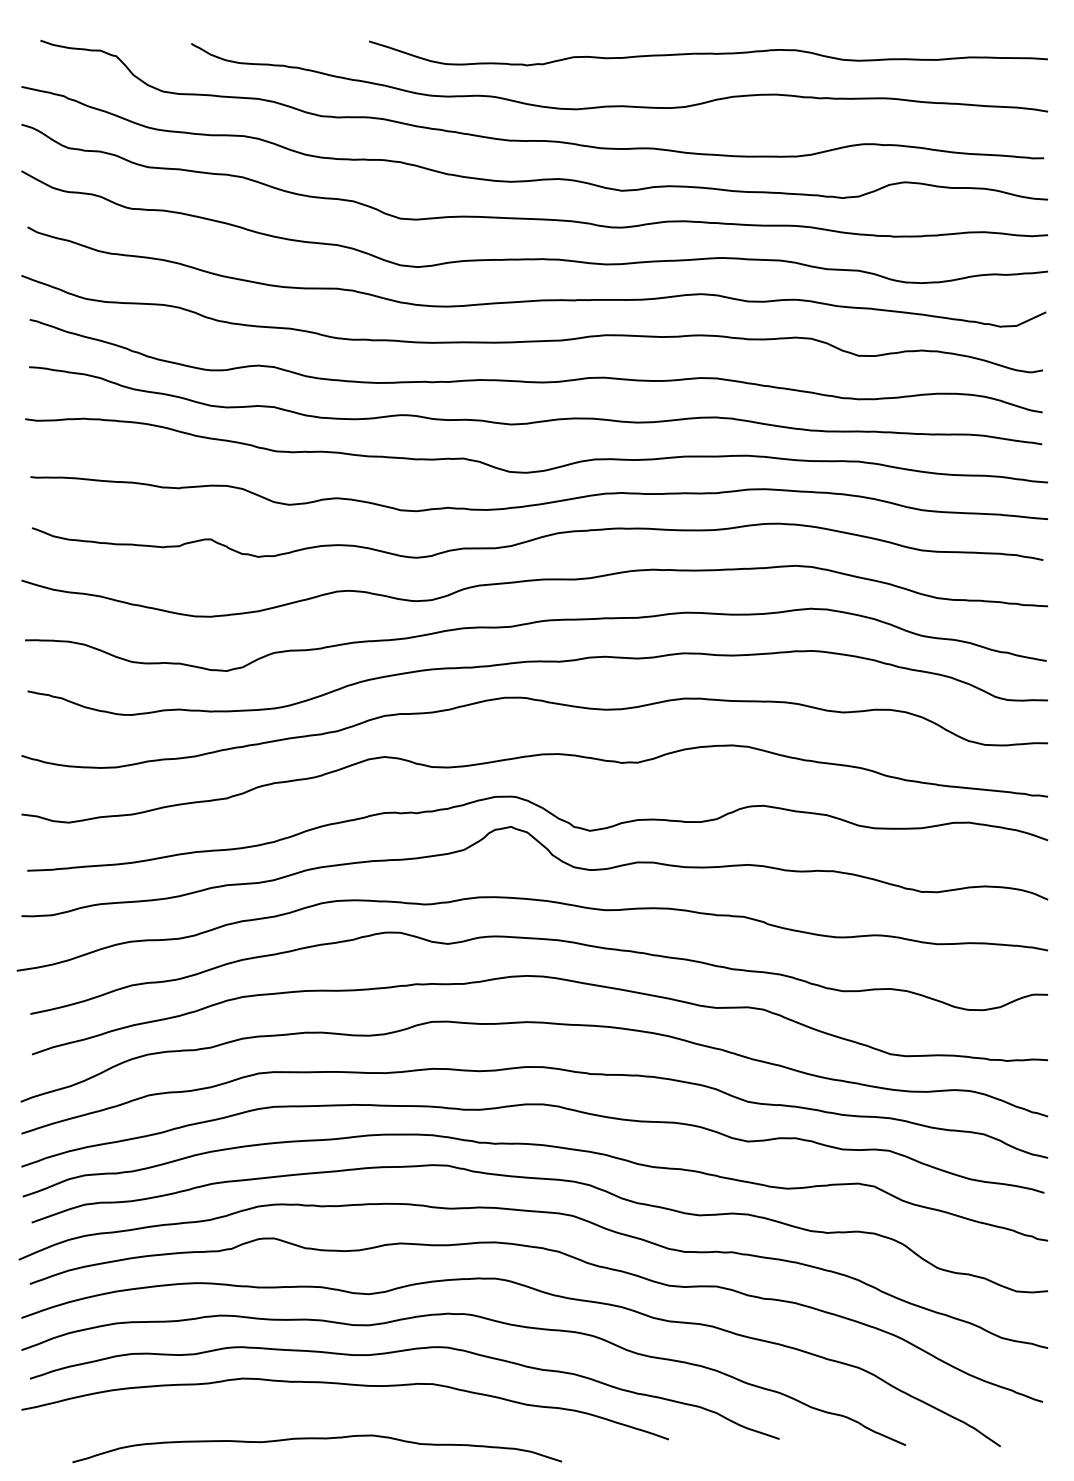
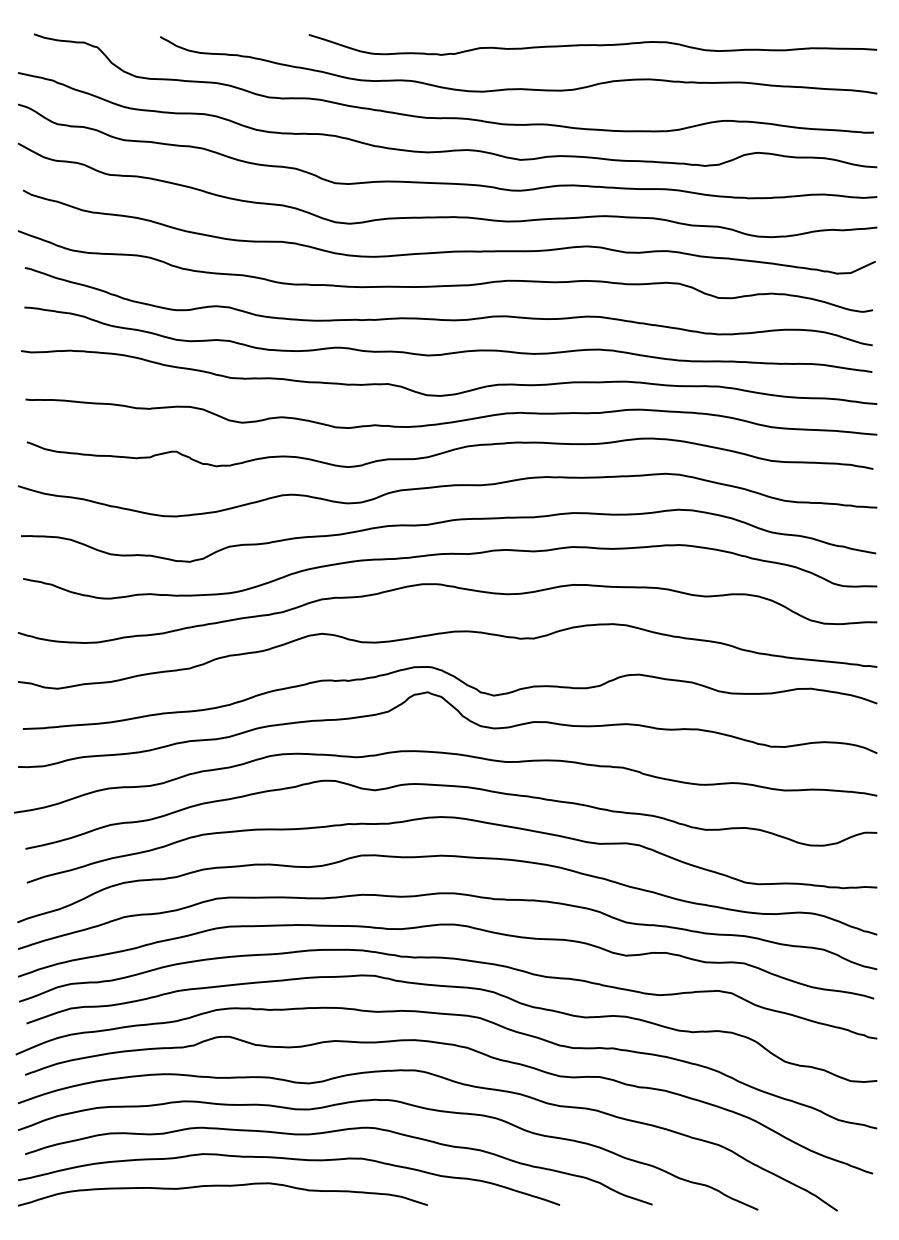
curve: (317, 1439) -> (223, 1186), moved

